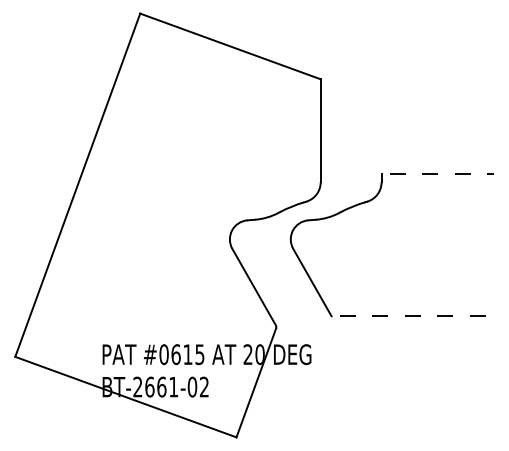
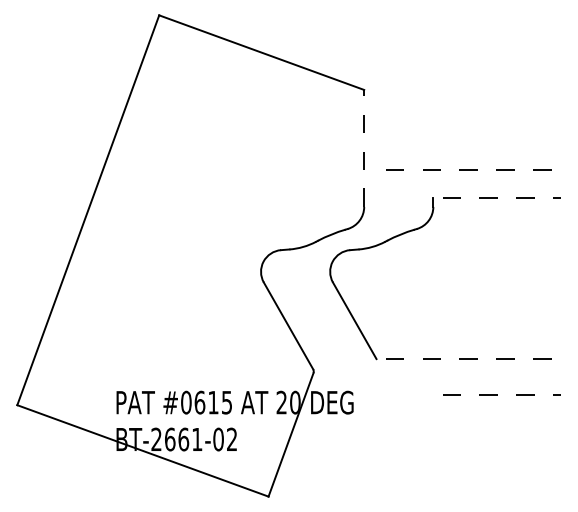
line: (320, 129) -> (364, 147), solid -> dashed
line: (412, 149) -> (468, 169), added
line: (438, 347) -> (497, 394), added

